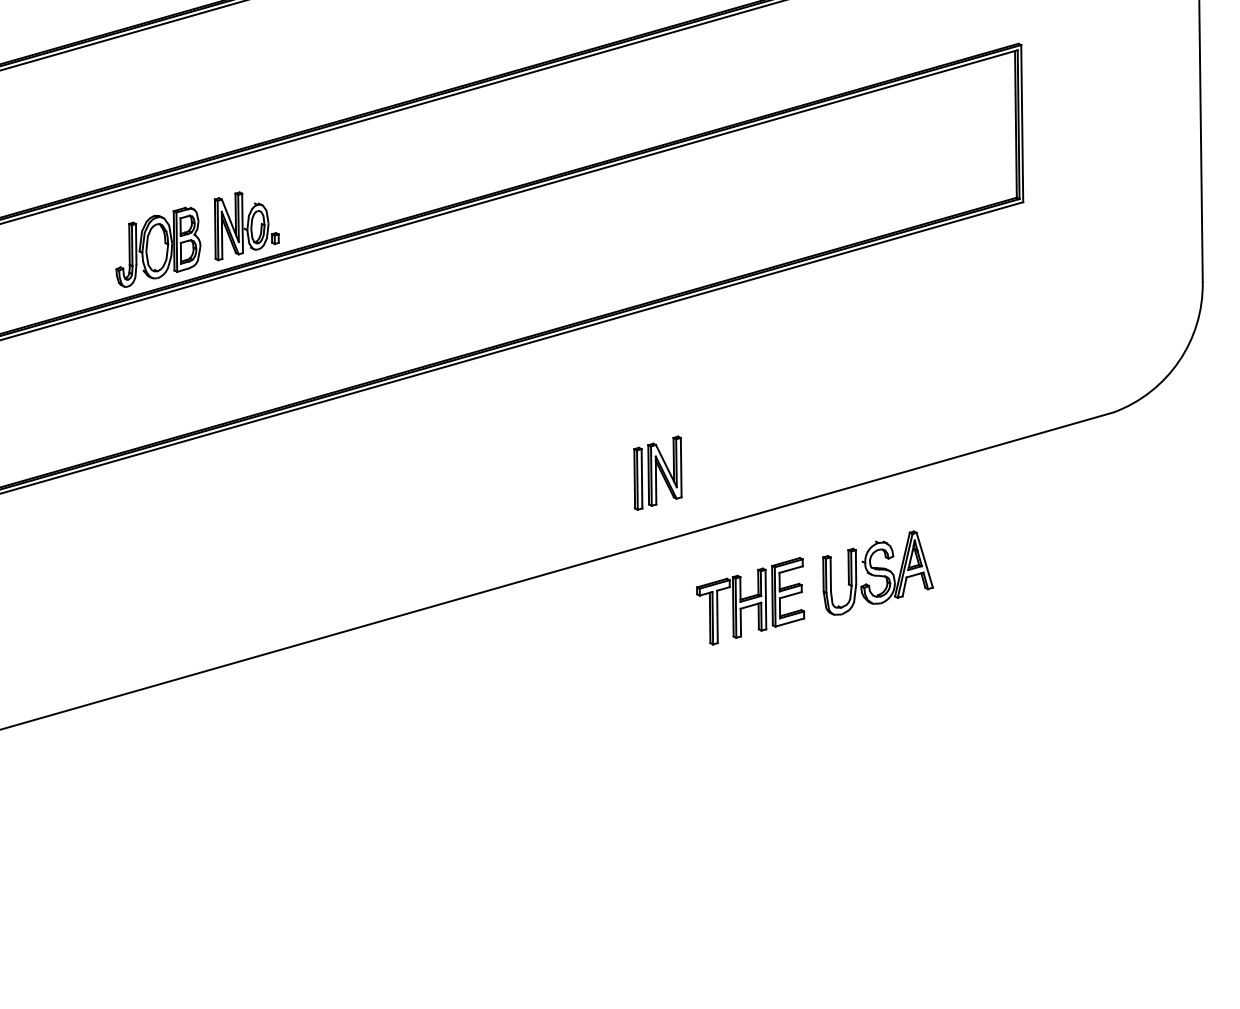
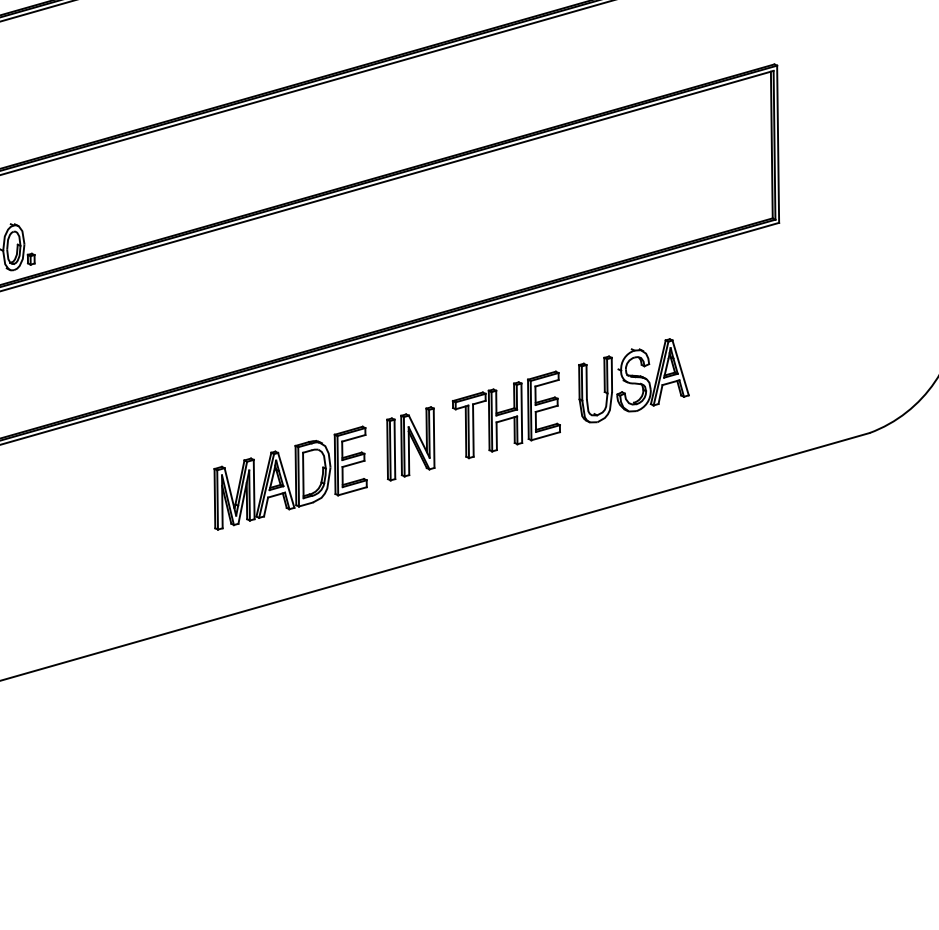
part: (534, 457) -> (290, 478), added
part: (657, 472) -> (410, 443), moved
part: (877, 572) -> (633, 380), moved
part: (750, 601) -> (506, 415), moved

